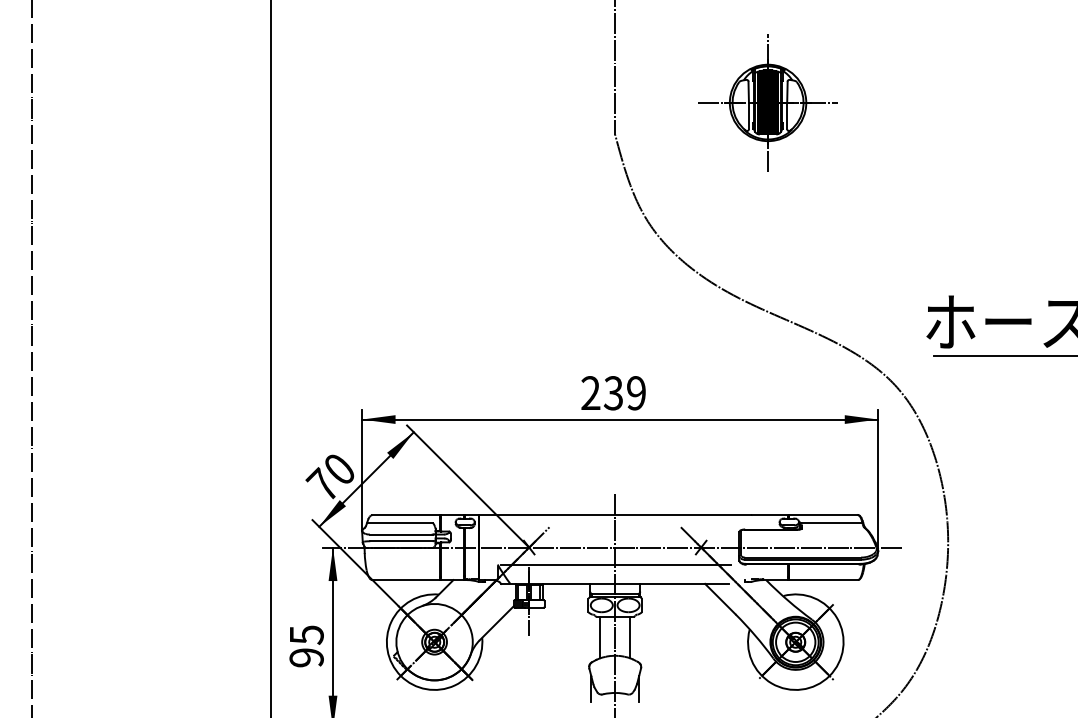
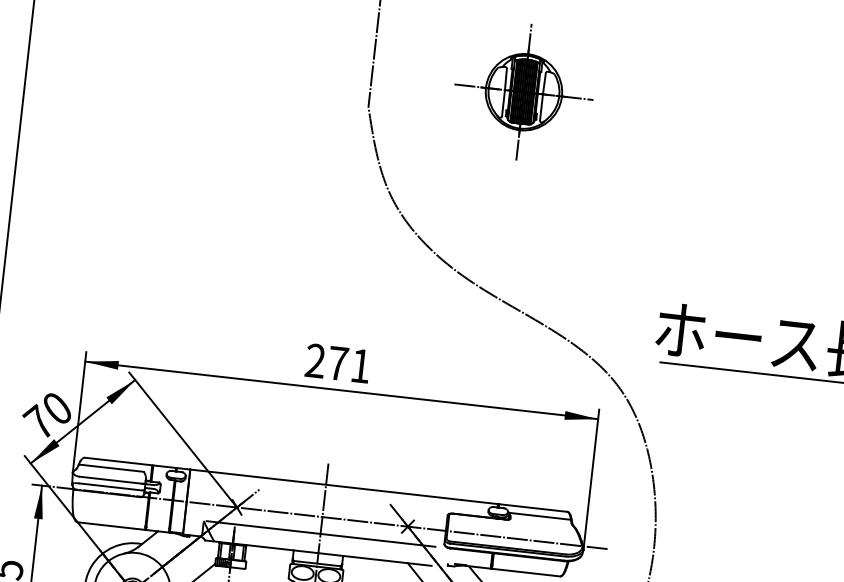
text: (624, 393) -> (348, 364), 239 -> 271

